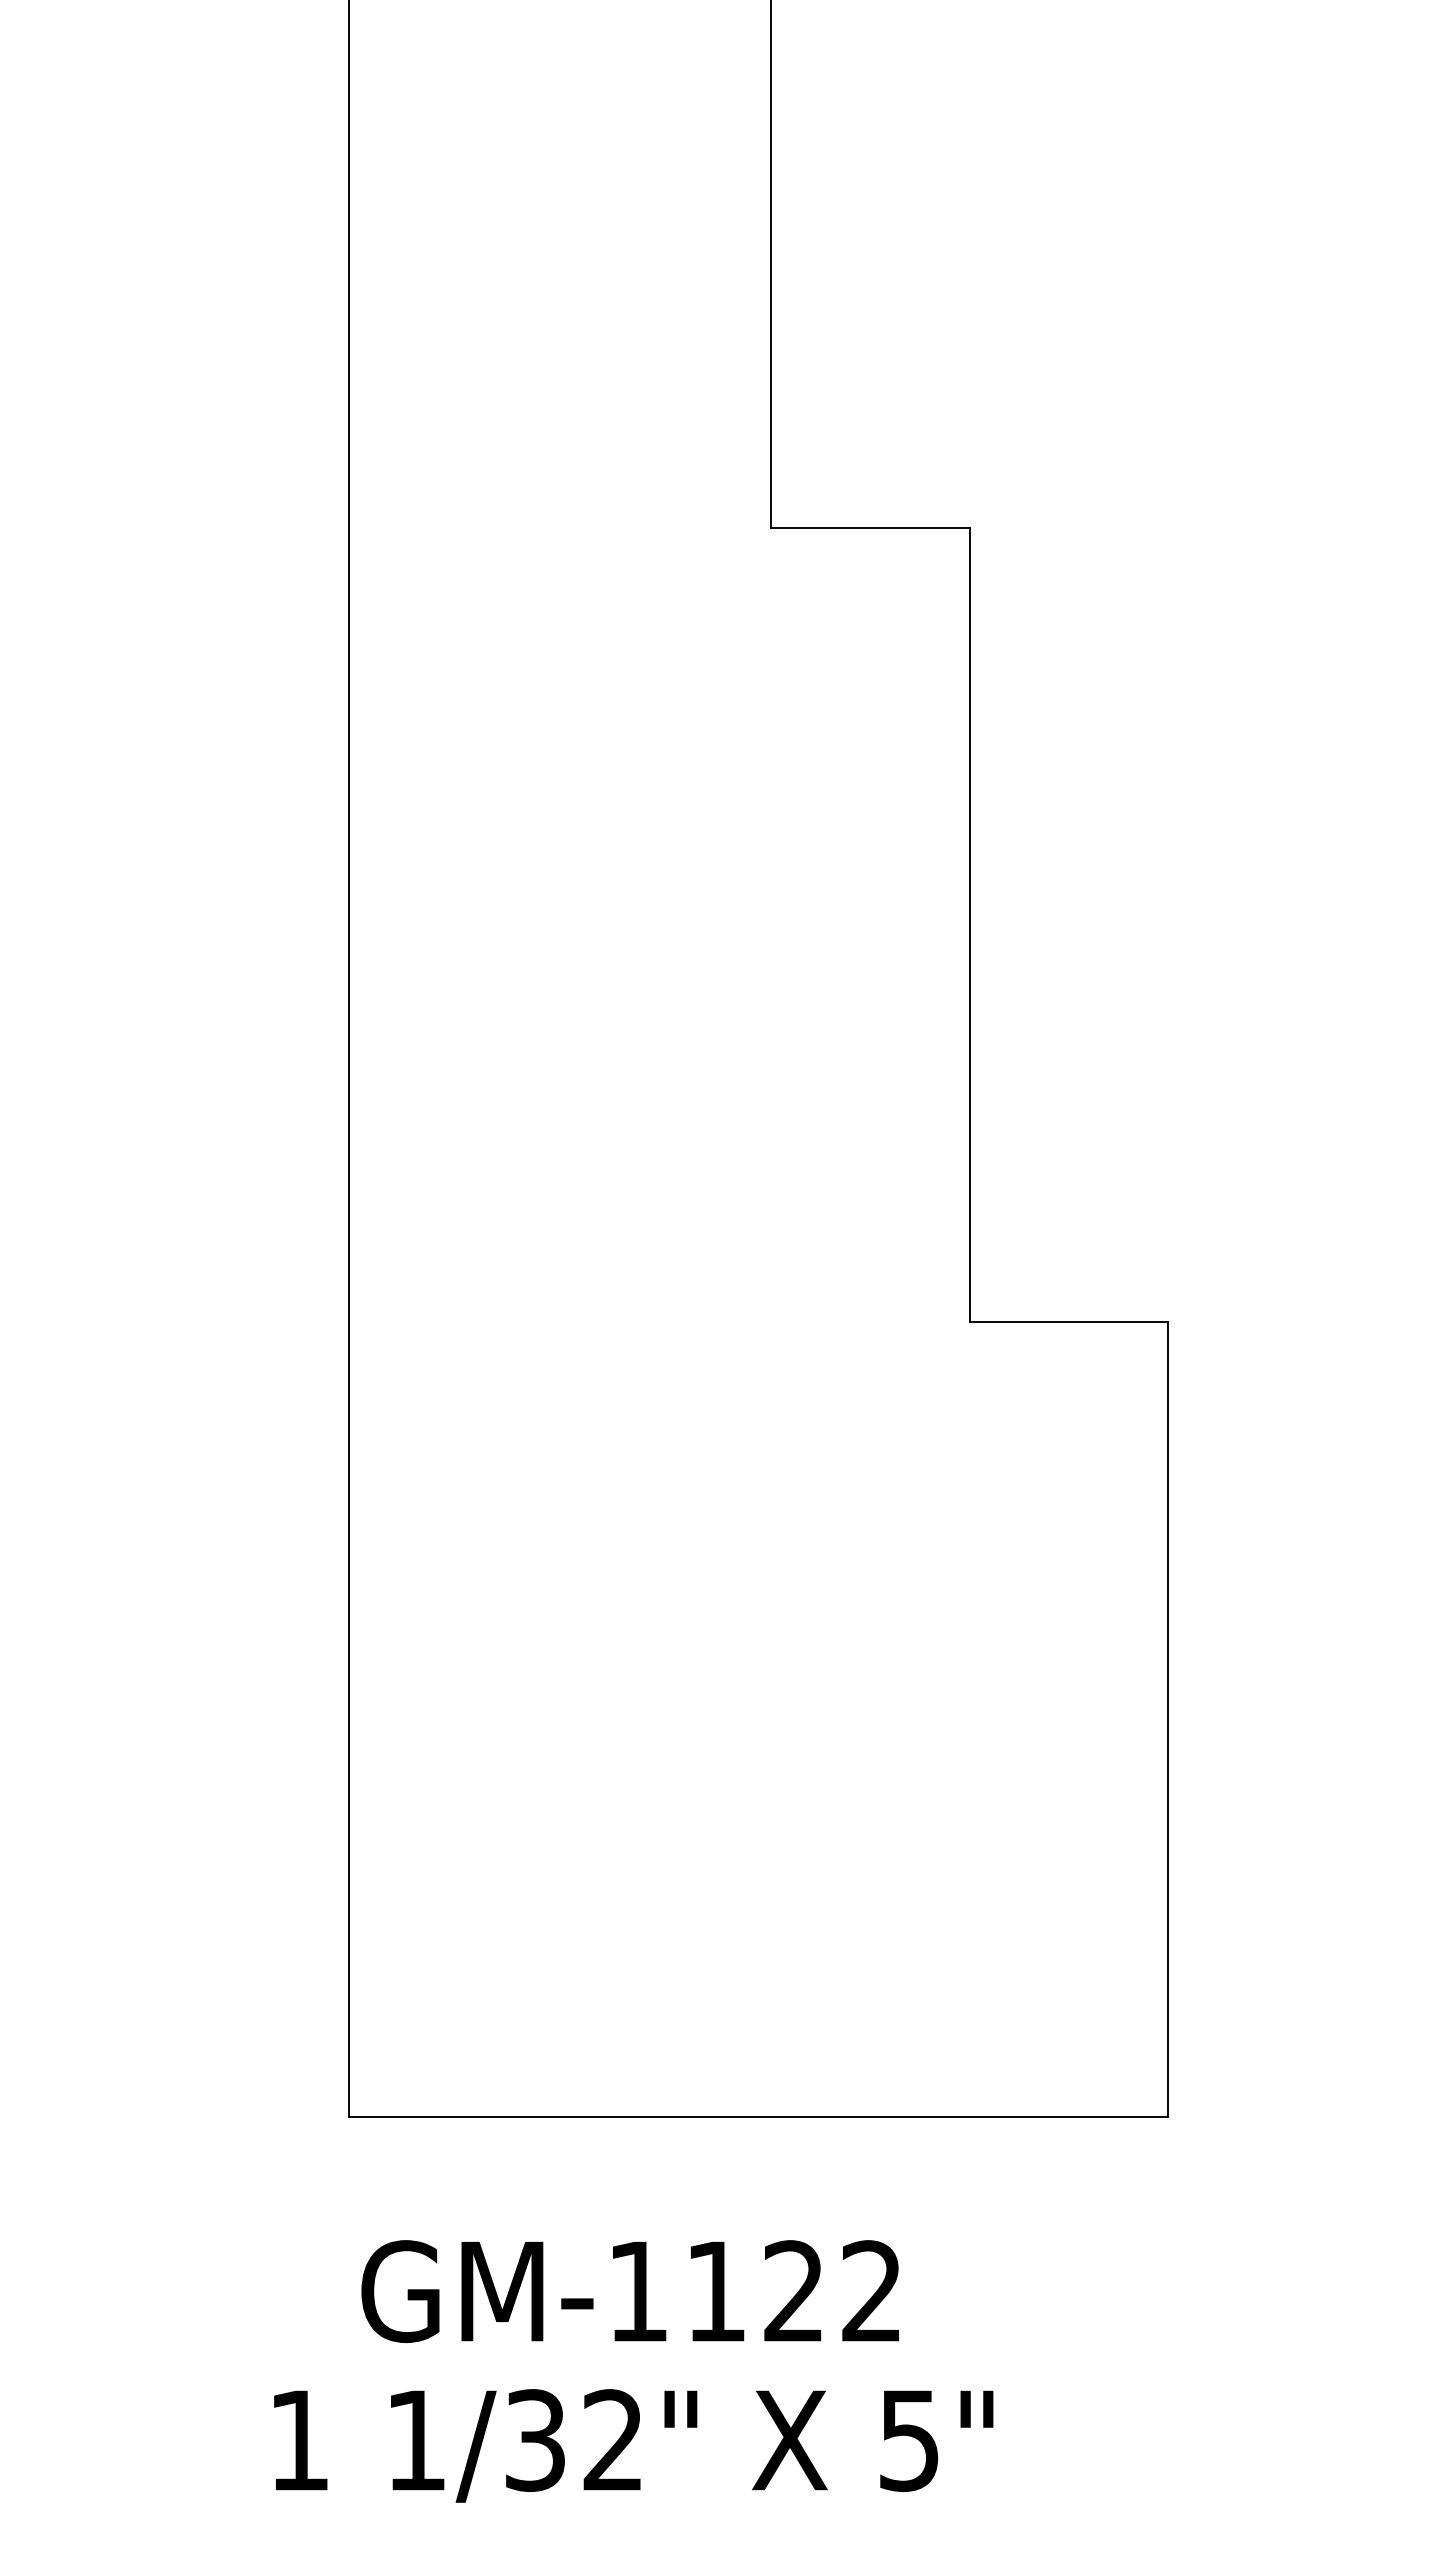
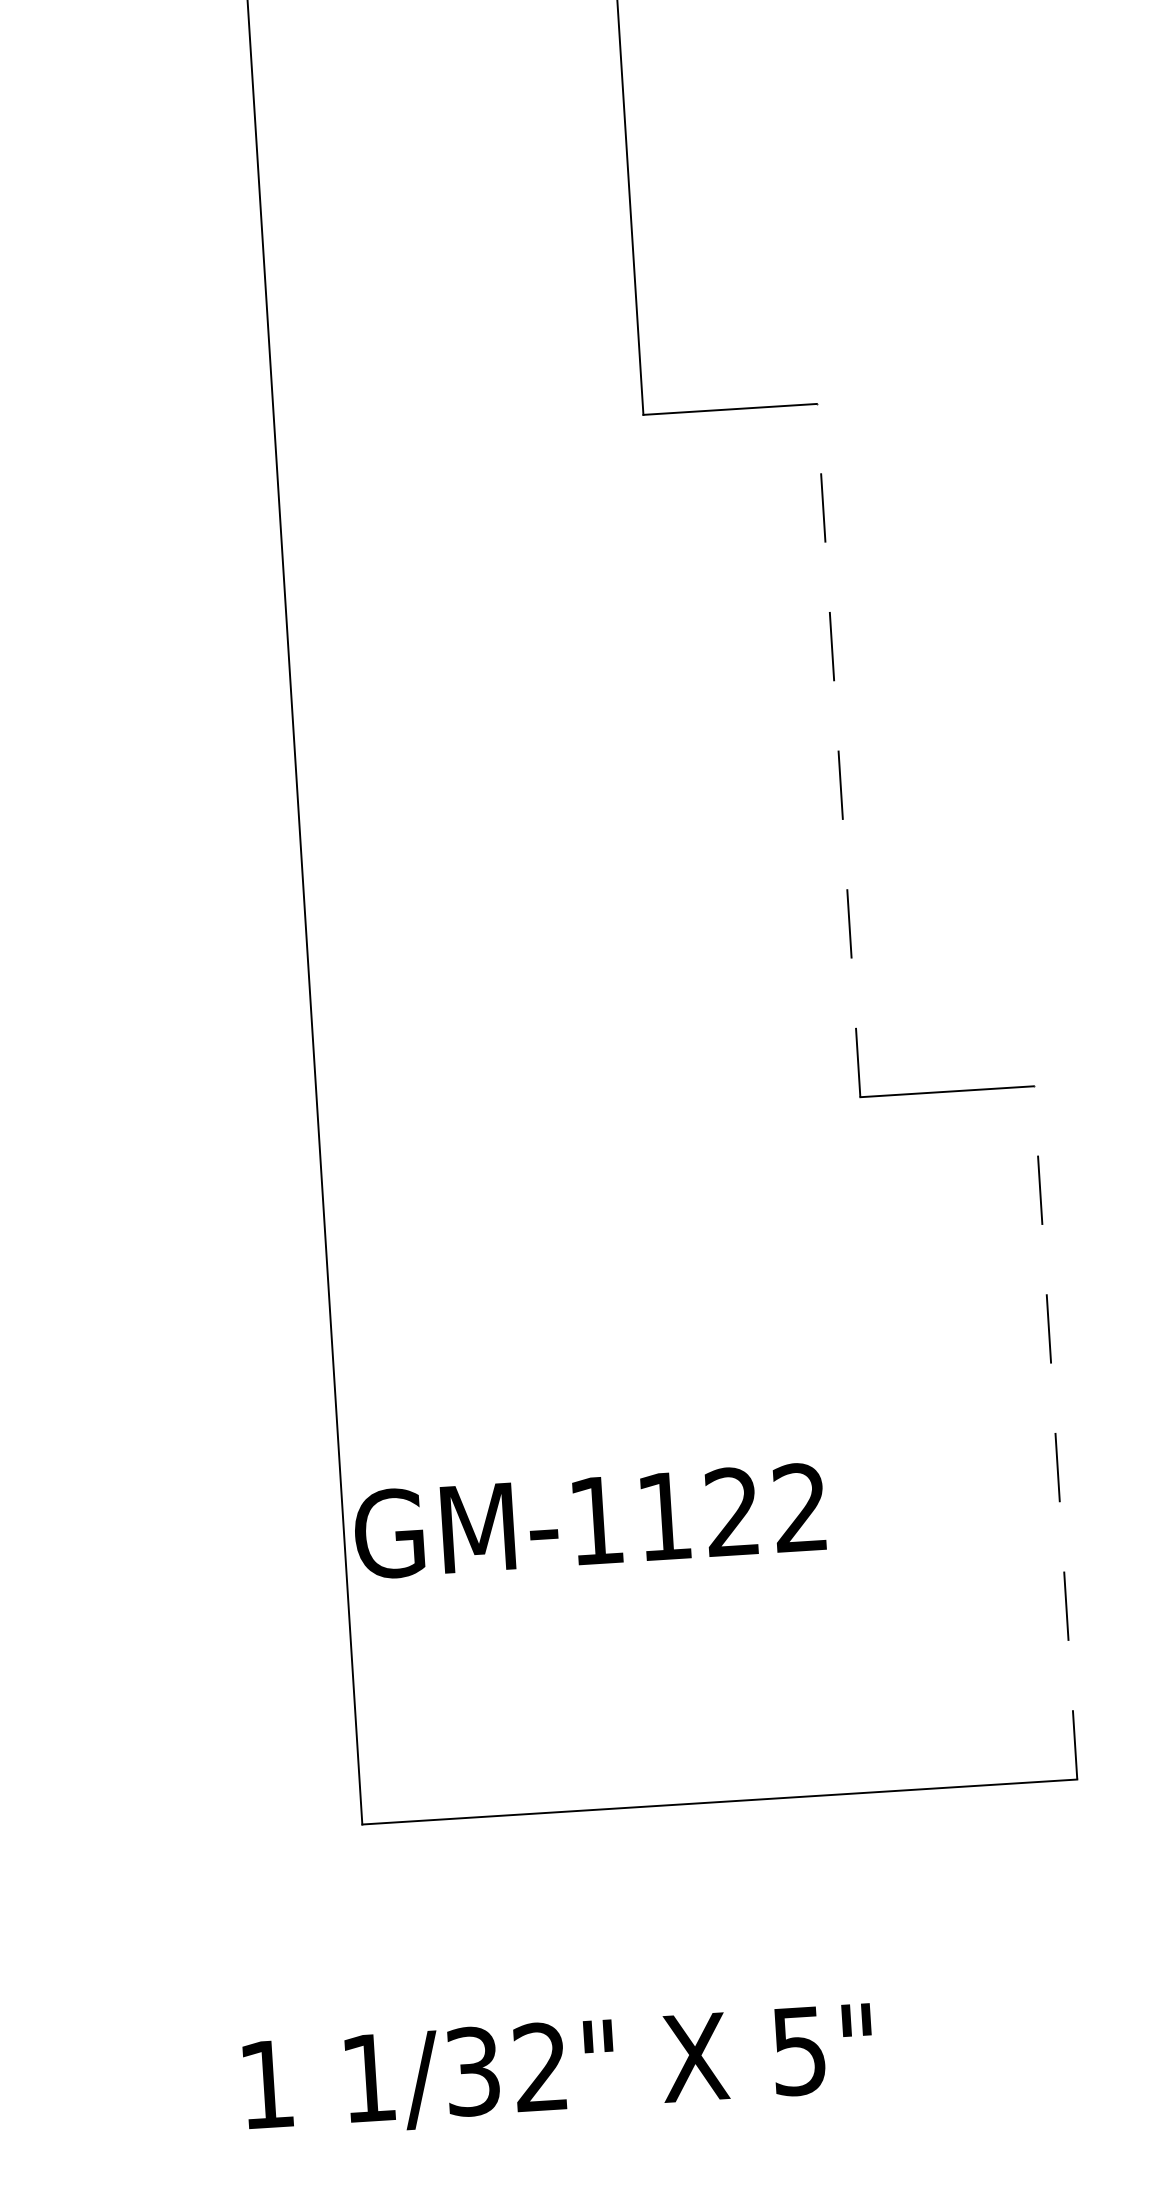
line: (969, 924) -> (838, 750), solid -> dashed
line: (1168, 1718) -> (1055, 1432), solid -> dashed
text: (629, 2291) -> (589, 1521), moved
text: (633, 2445) -> (558, 2070), moved

